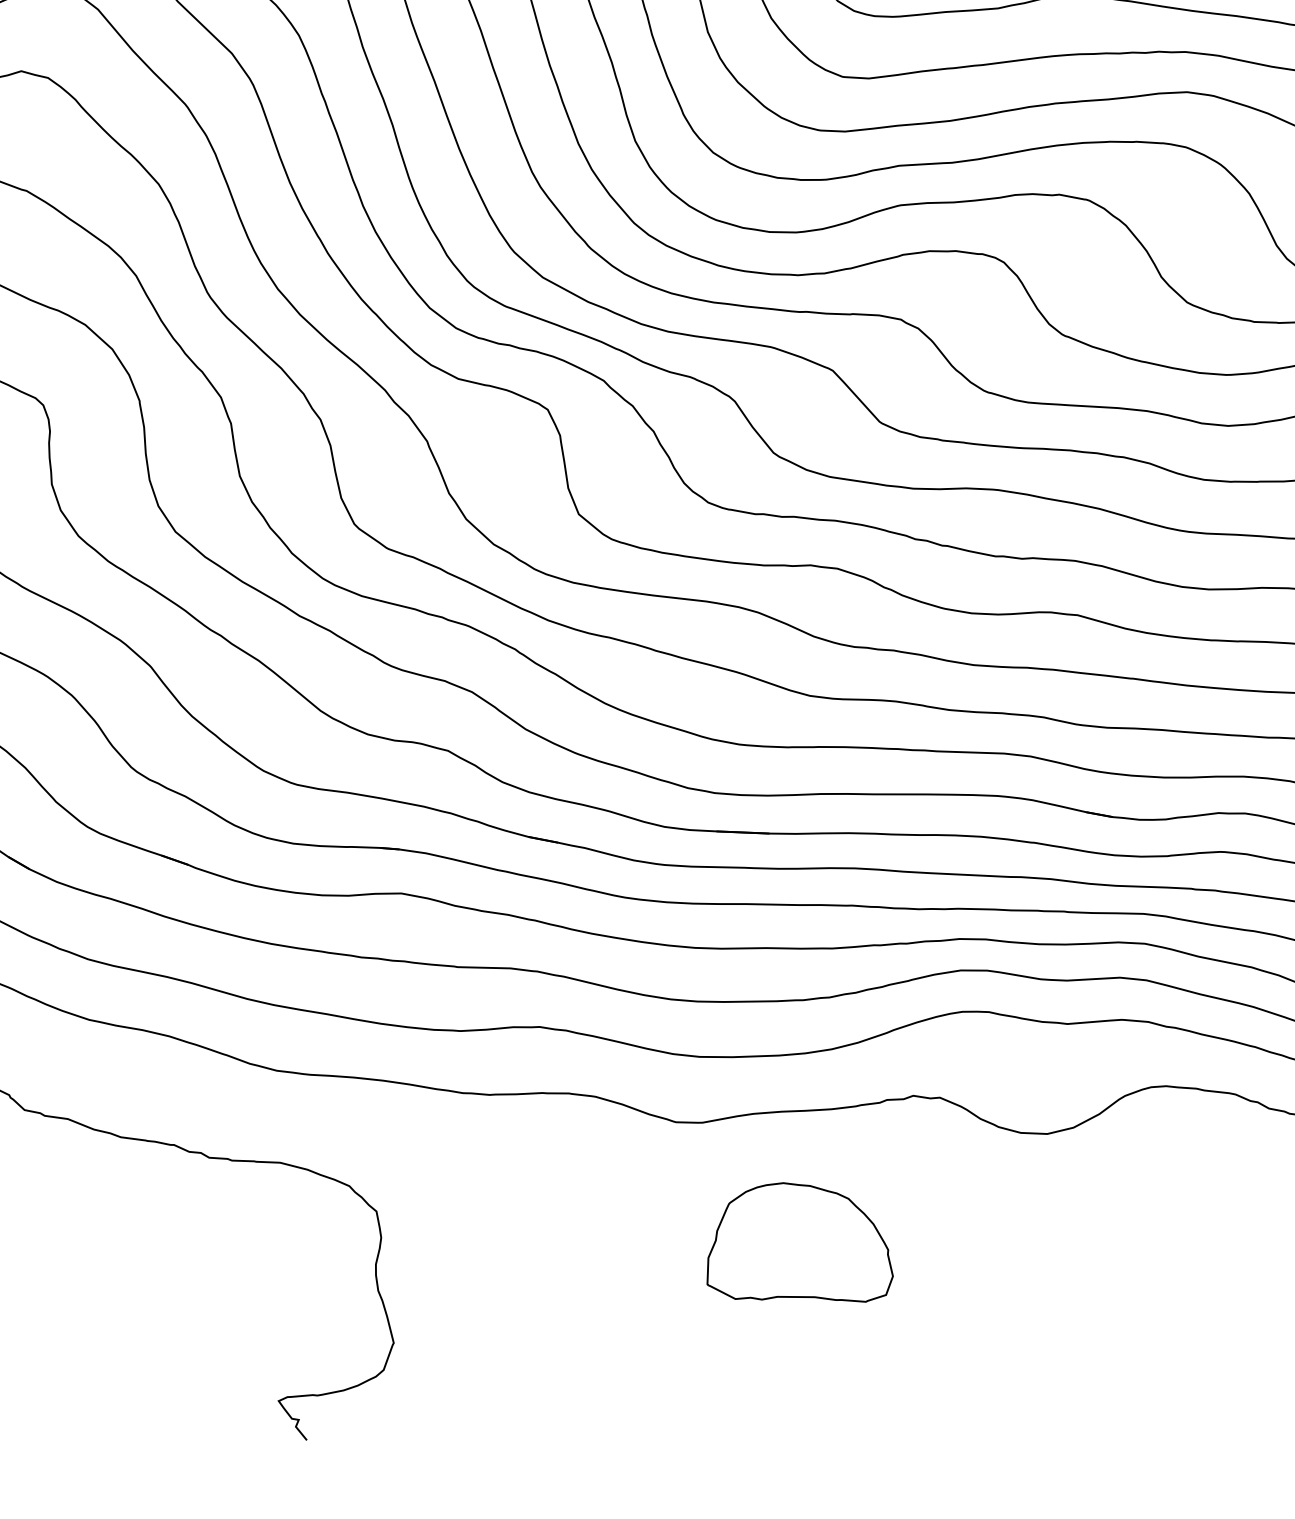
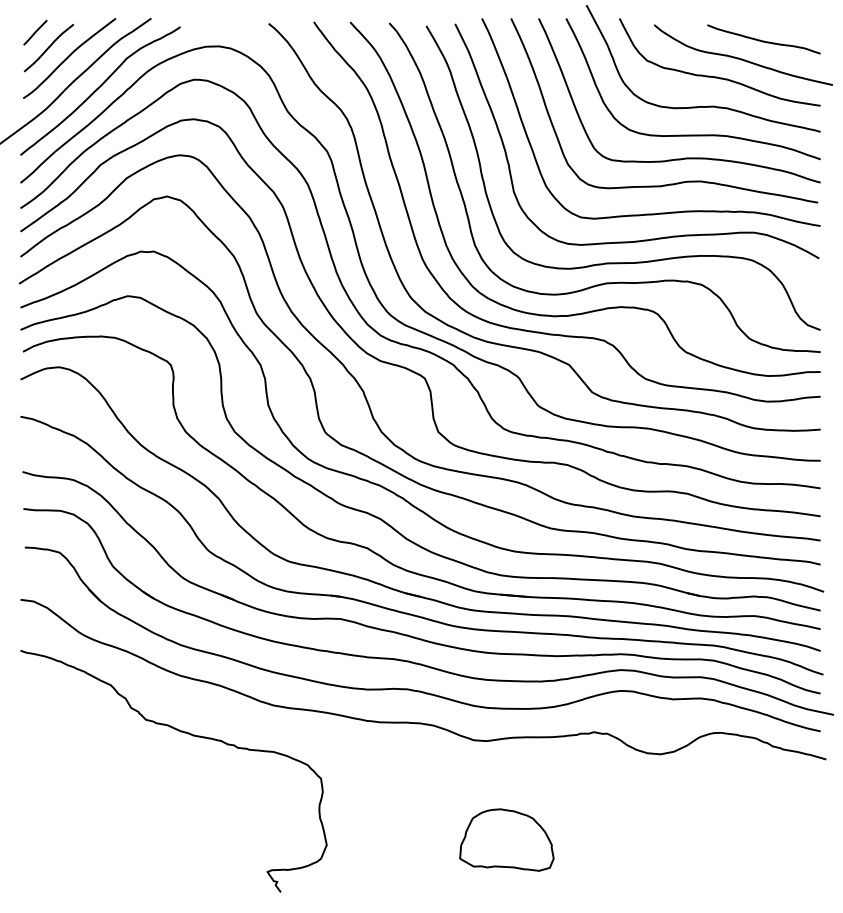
part: (797, 1242) -> (506, 839), moved

